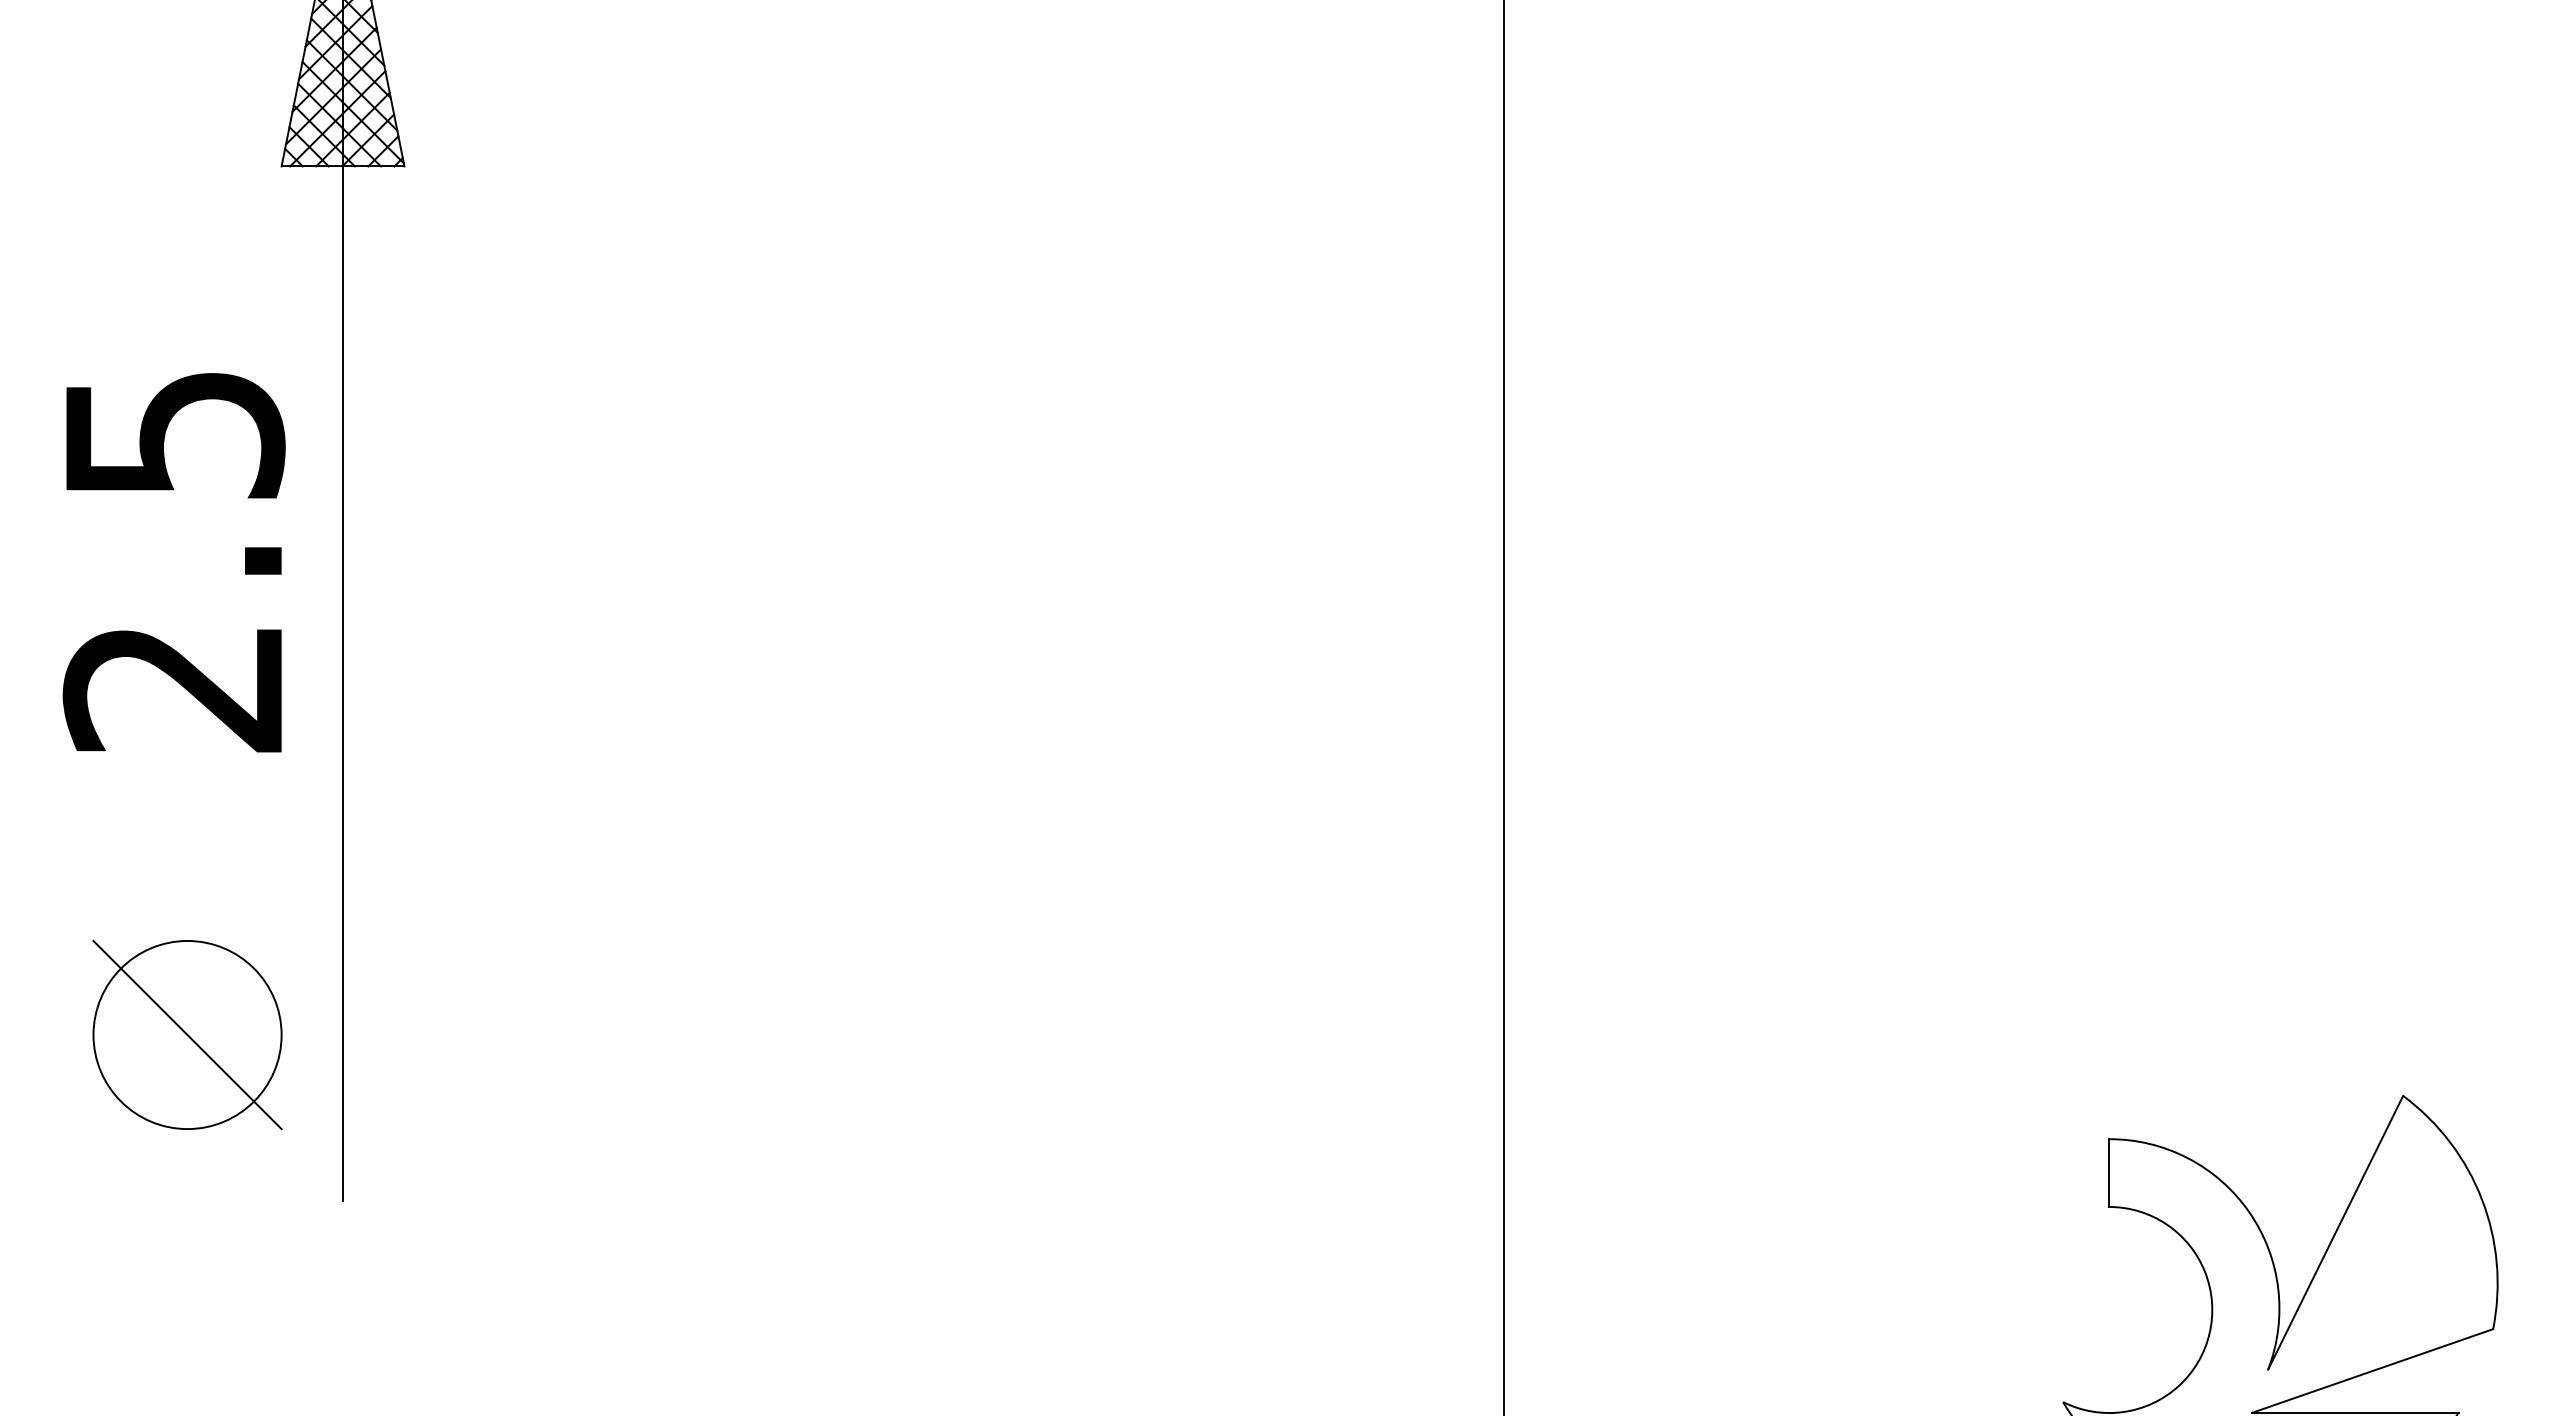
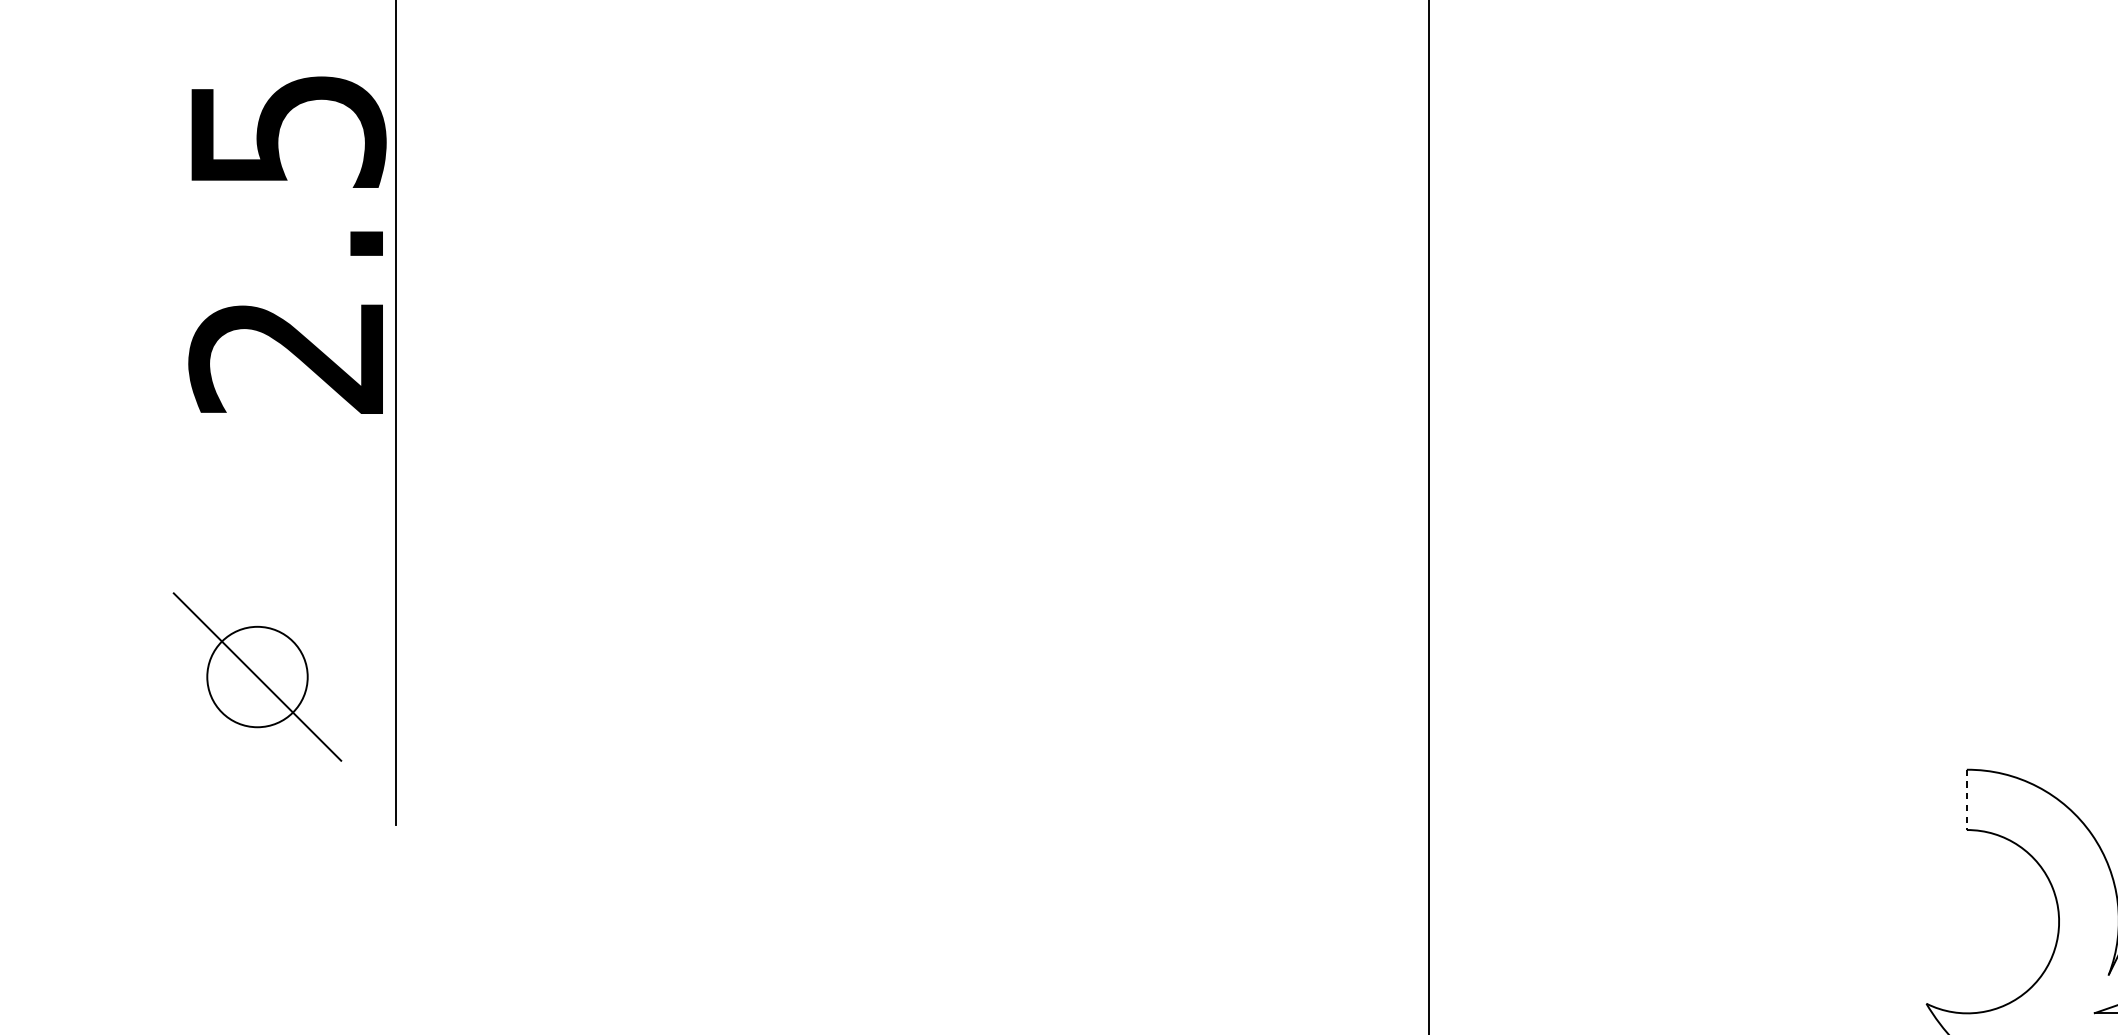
text: (173, 562) -> (286, 245), moved
circle: (187, 1034) -> (257, 676), size x0.6
line: (2108, 1173) -> (1966, 800), solid -> dashed

